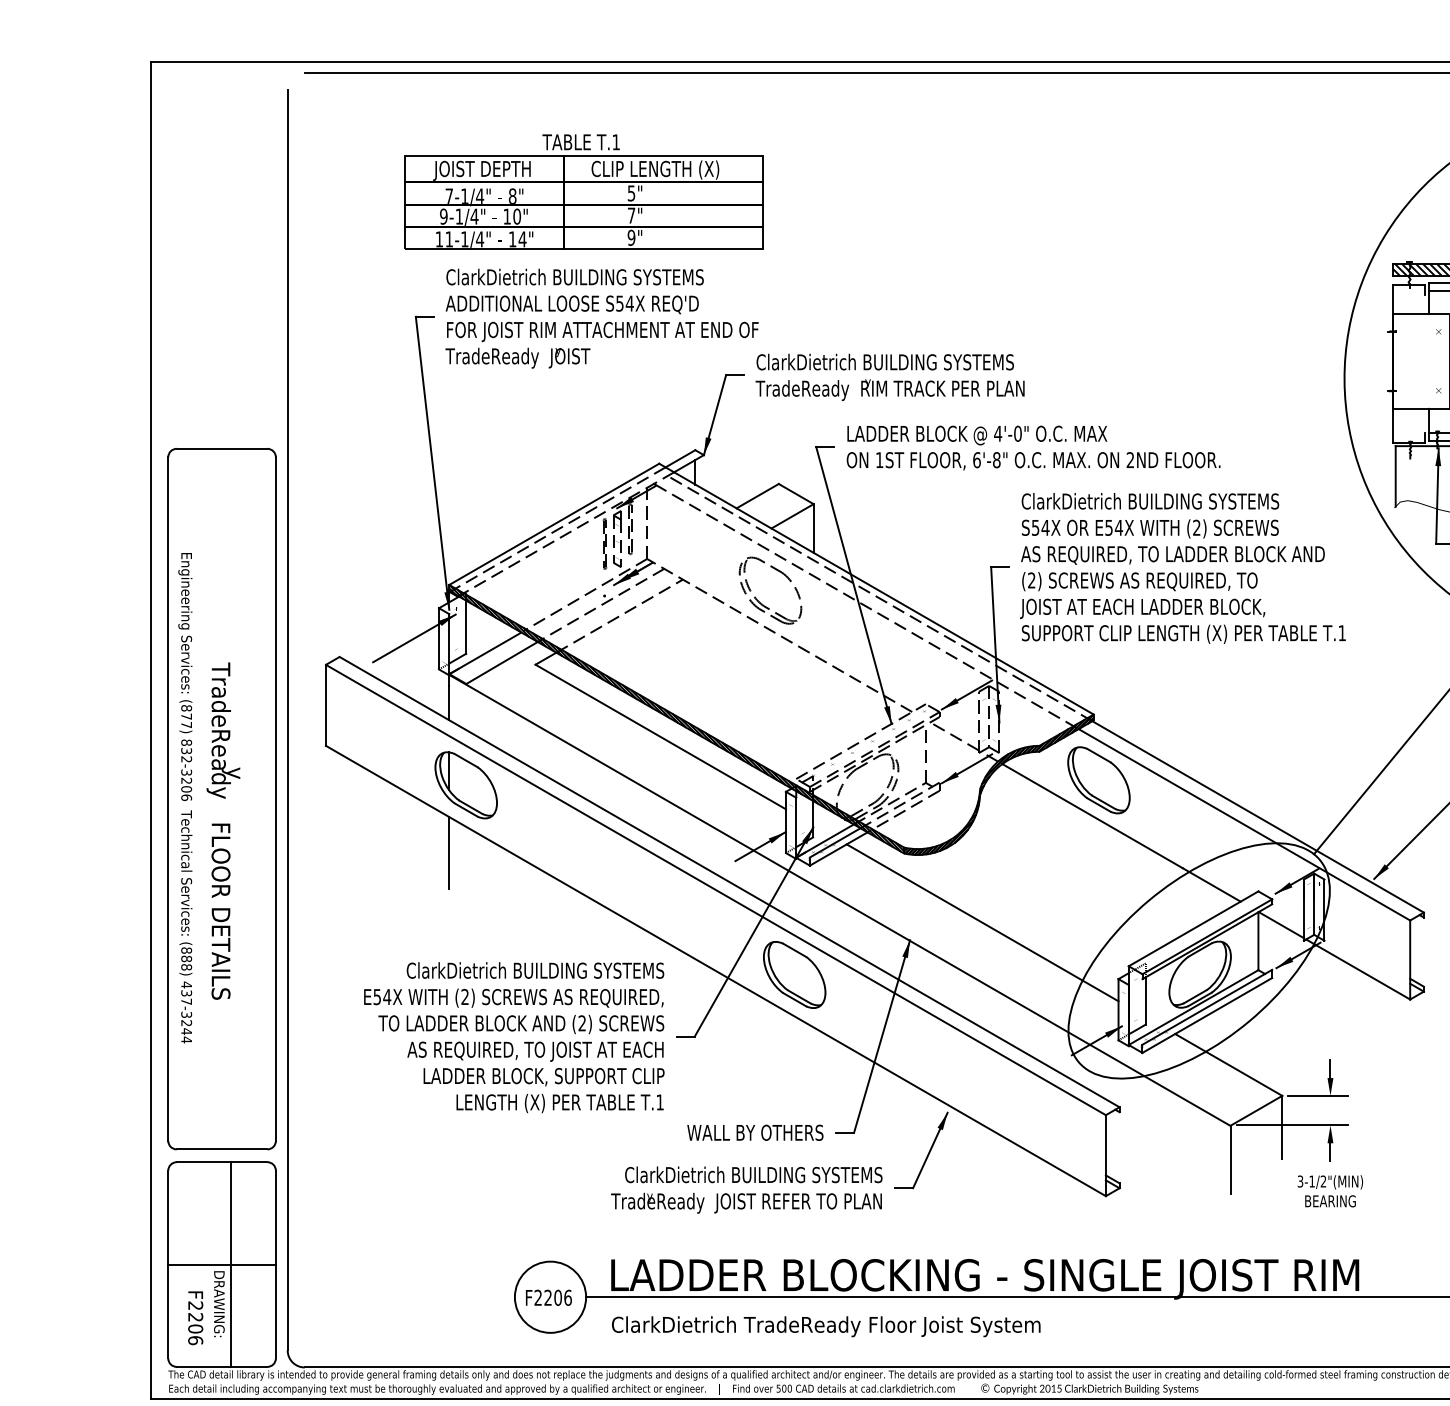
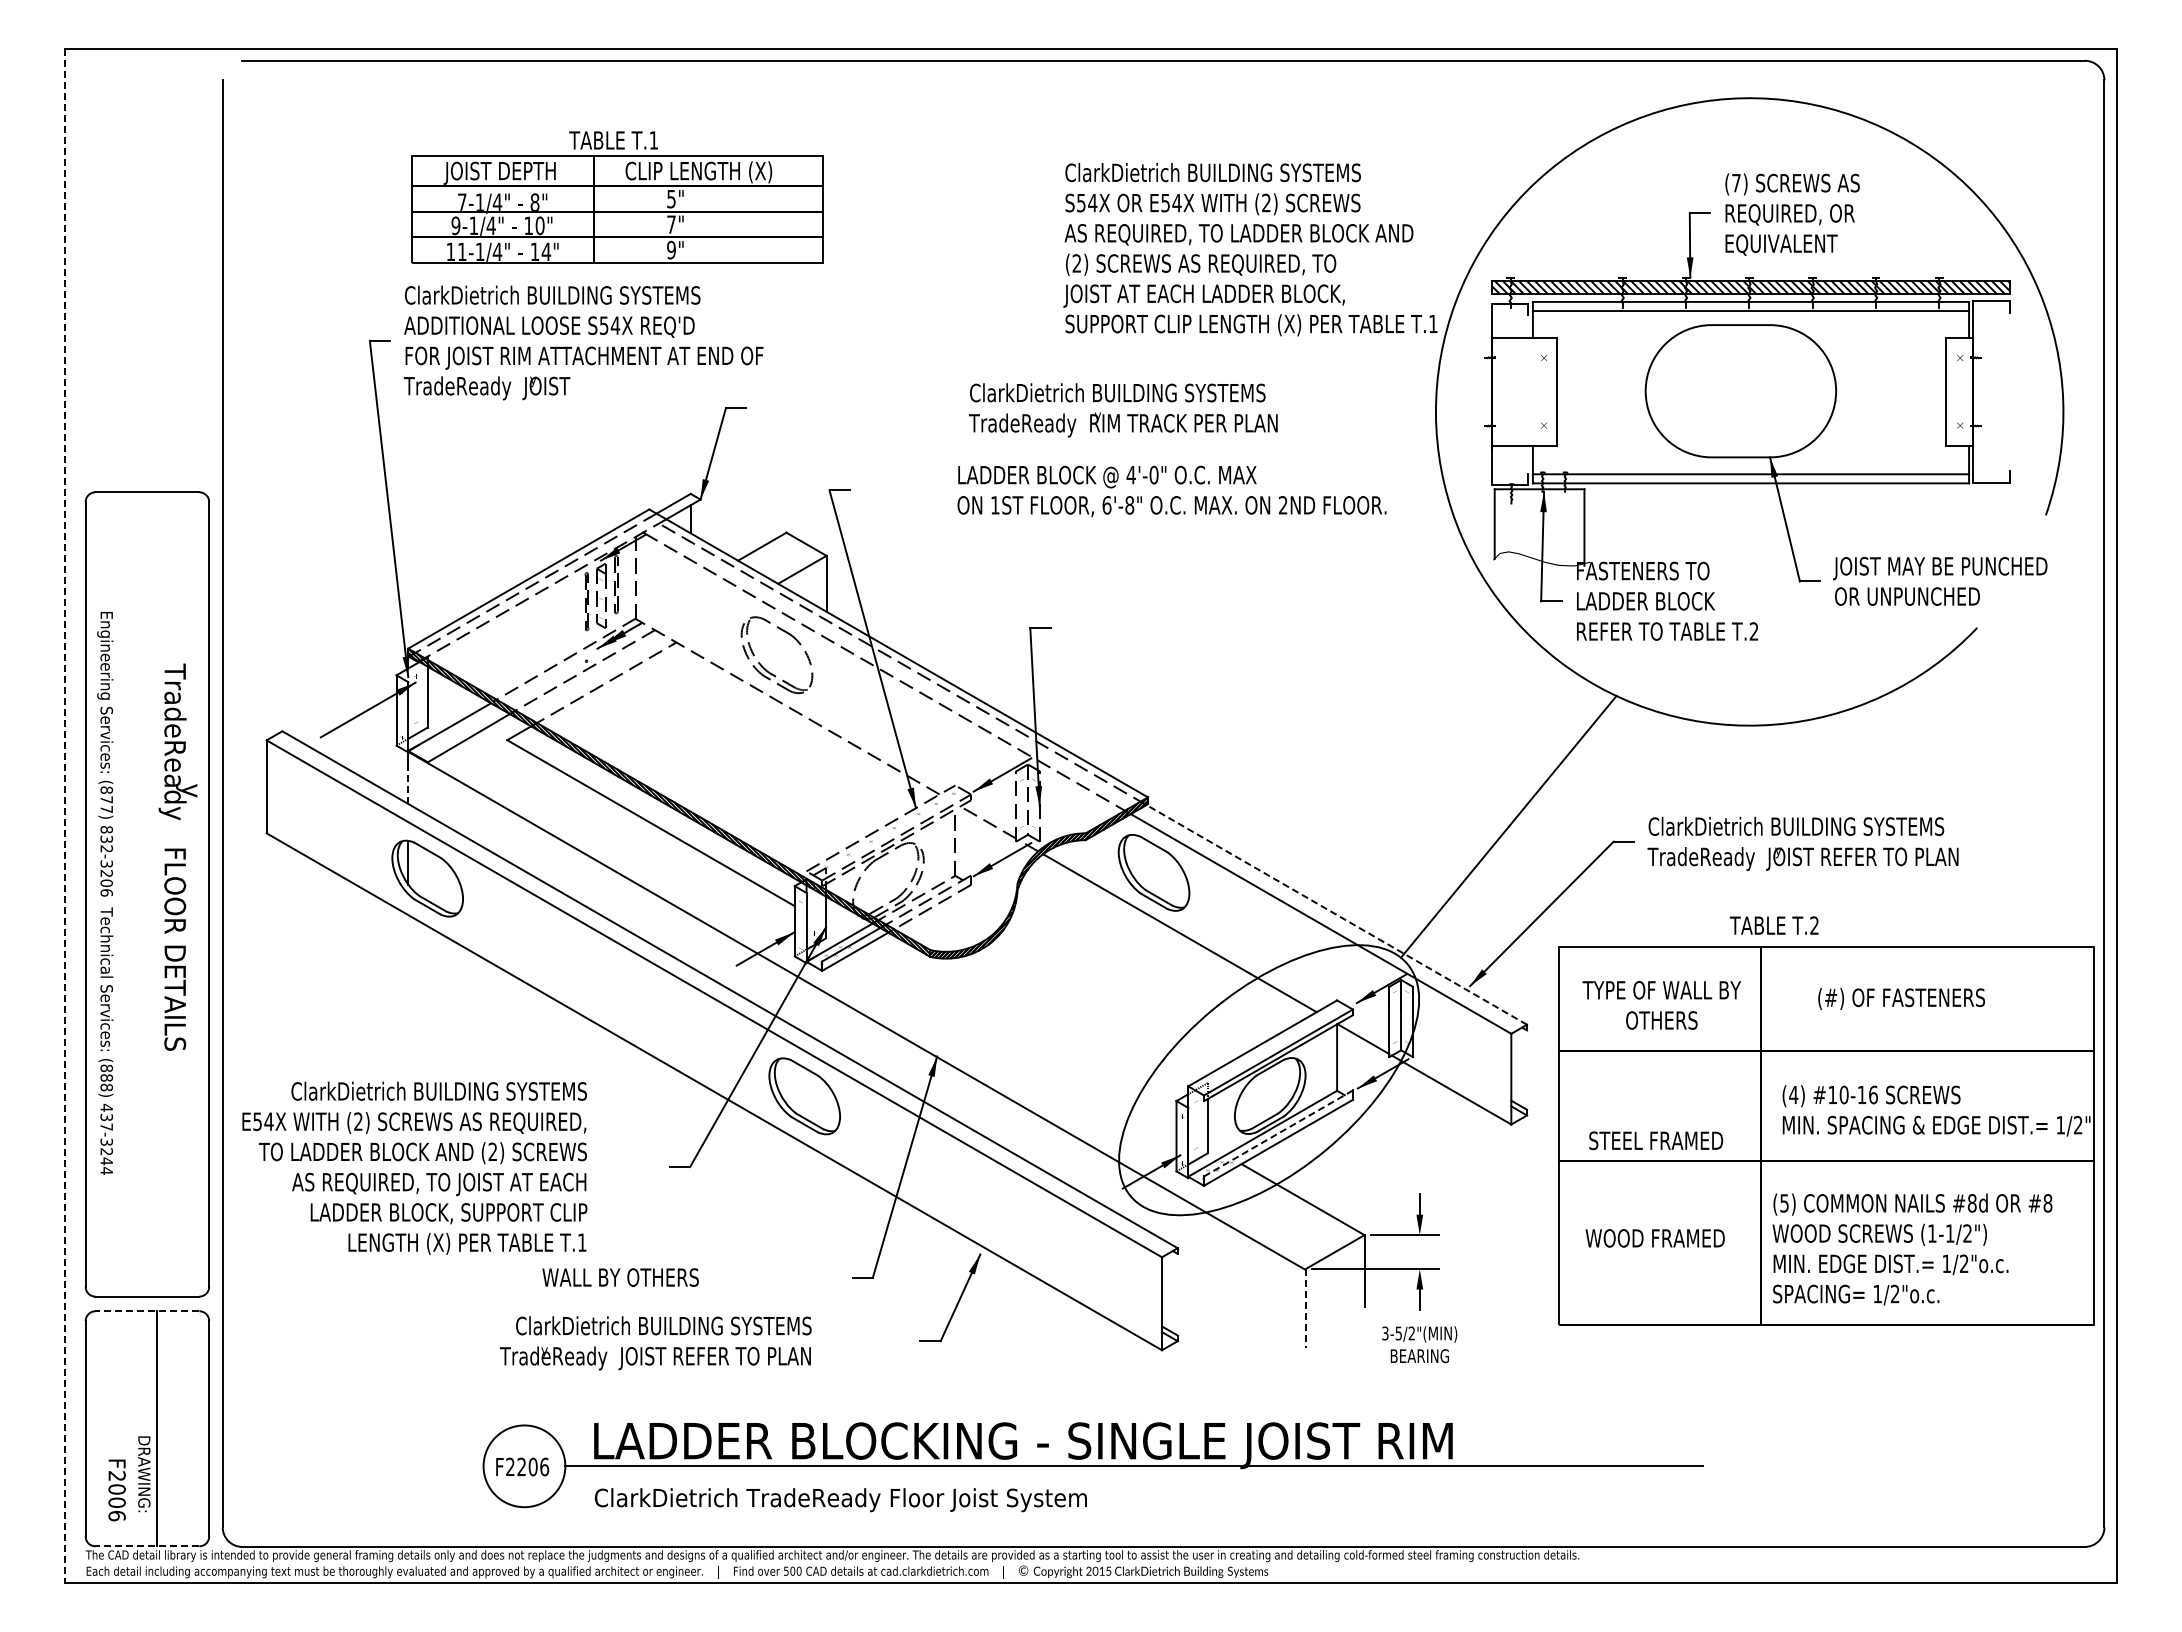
part: (584, 191) -> (617, 197), moved
text: (890, 377) -> (1123, 410), moved
text: (1033, 448) -> (1171, 491), moved
text: (1182, 568) -> (1250, 249), moved
line: (449, 703) -> (408, 784), solid -> dashed
line: (150, 731) -> (65, 816), solid -> dashed
line: (1257, 816) -> (1336, 914), solid -> dashed
text: (223, 830) -> (177, 856), moved
line: (449, 853) -> (408, 956), removed
line: (982, 922) -> (1020, 1036), removed
line: (1207, 1007) -> (1278, 1133), solid -> dashed
text: (513, 1036) -> (414, 1167), moved
text: (755, 1132) -> (620, 1277), moved
line: (1230, 1159) -> (1305, 1308), solid -> dashed
line: (222, 1162) -> (147, 1311), solid -> dashed
text: (1311, 1181) -> (1398, 1333), 3-1/2"(MIN) -> 3-5/2"(MIN)
text: (746, 1190) -> (655, 1343), moved
line: (222, 1264) -> (147, 1428), removed
text: (195, 1317) -> (116, 1489), F2206 -> F2006
line: (222, 1367) -> (147, 1546), solid -> dashed

